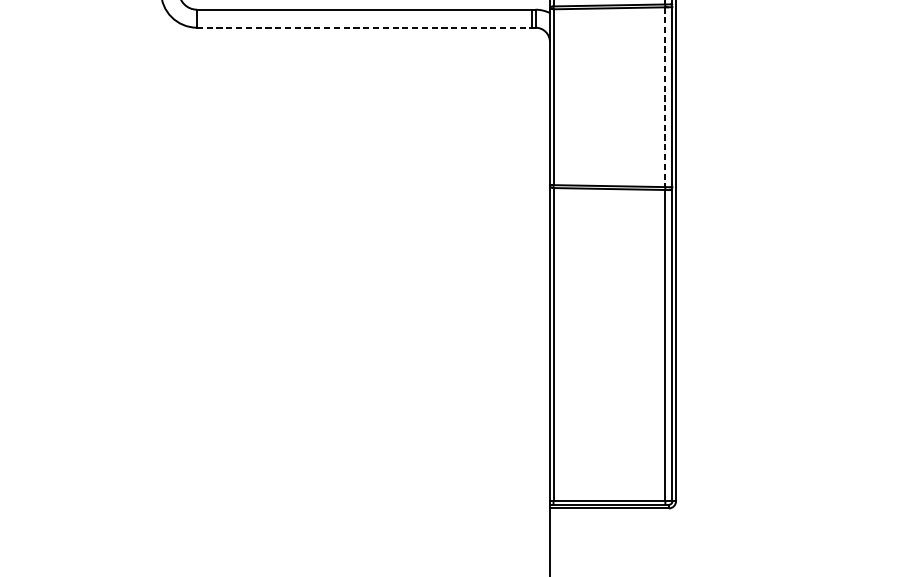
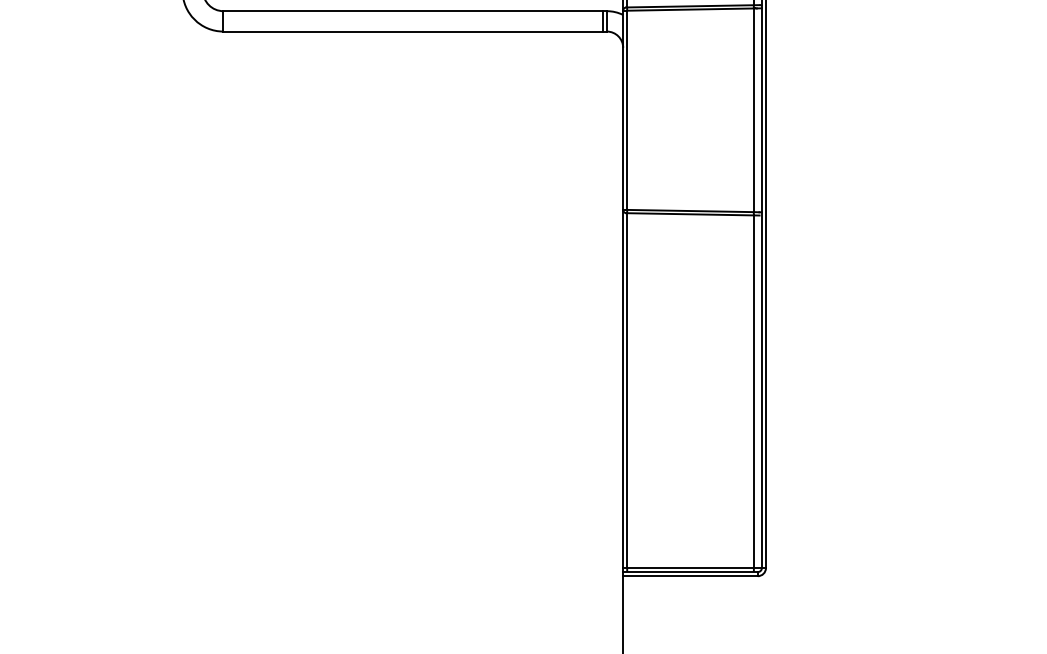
line: (366, 27) -> (415, 31), dashed -> solid
line: (665, 97) -> (753, 110), dashed -> solid

